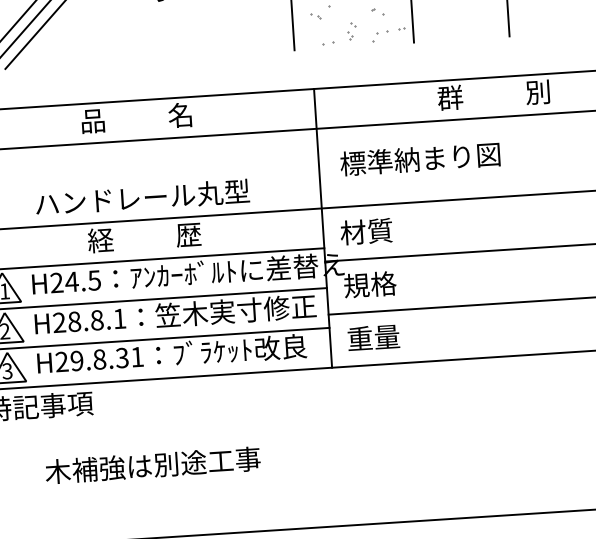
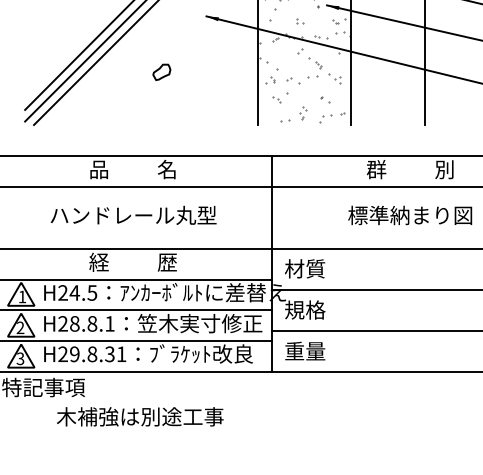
text: (420, 159) -> (410, 215), moved
text: (142, 196) -> (133, 214), moved
text: (153, 464) -> (140, 416), moved

